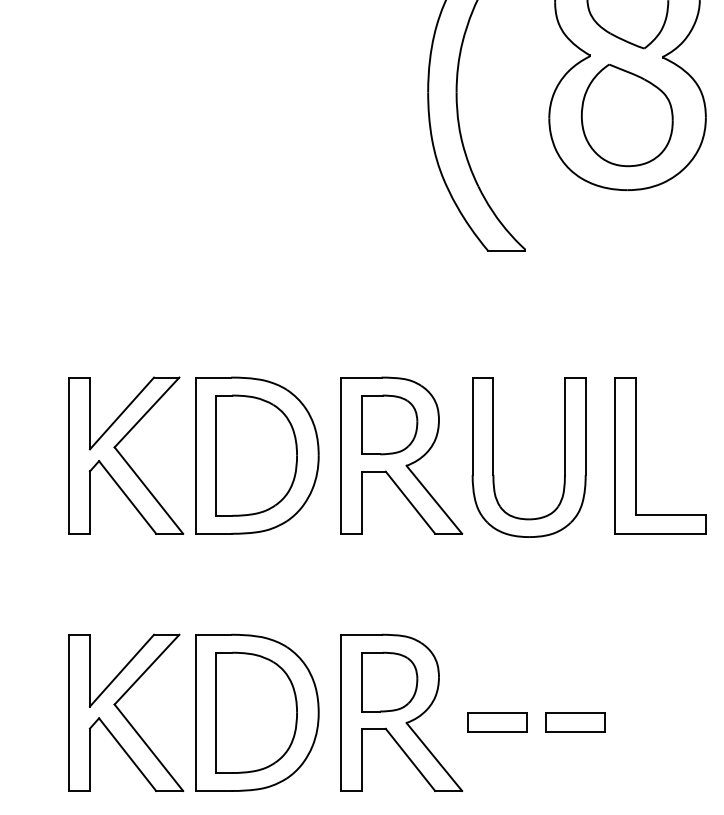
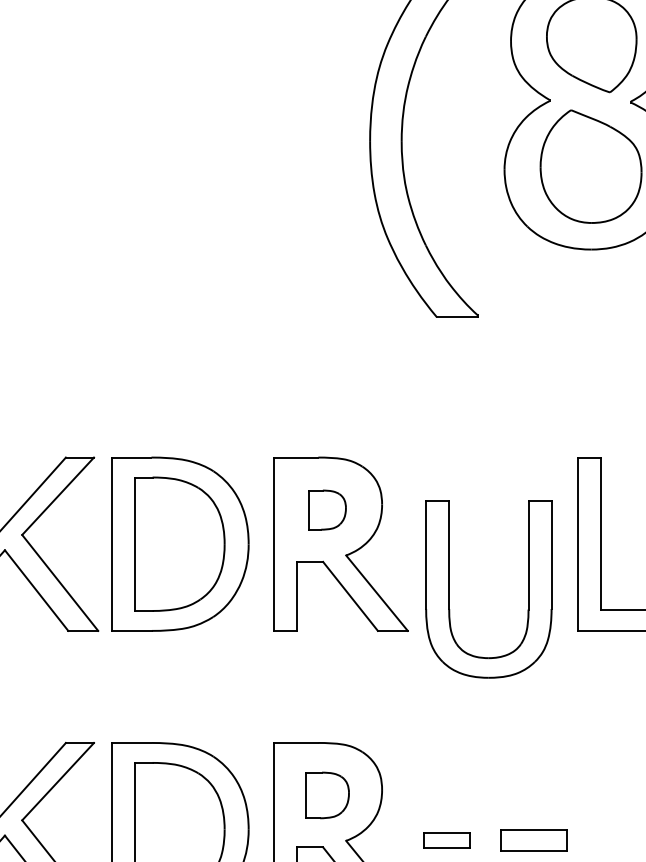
part: (389, 424) -> (327, 509), size x0.6
part: (493, 457) -> (449, 589), moved
part: (389, 681) -> (327, 794), size x0.7
part: (497, 722) -> (447, 840), size x0.7

